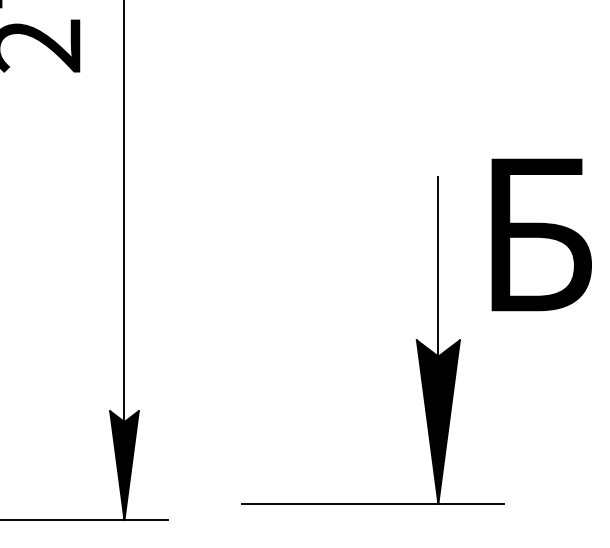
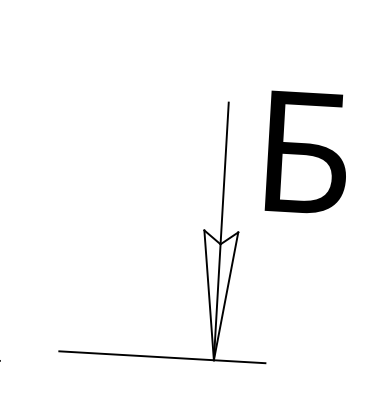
fill: (437, 421) -> (216, 295), removed

